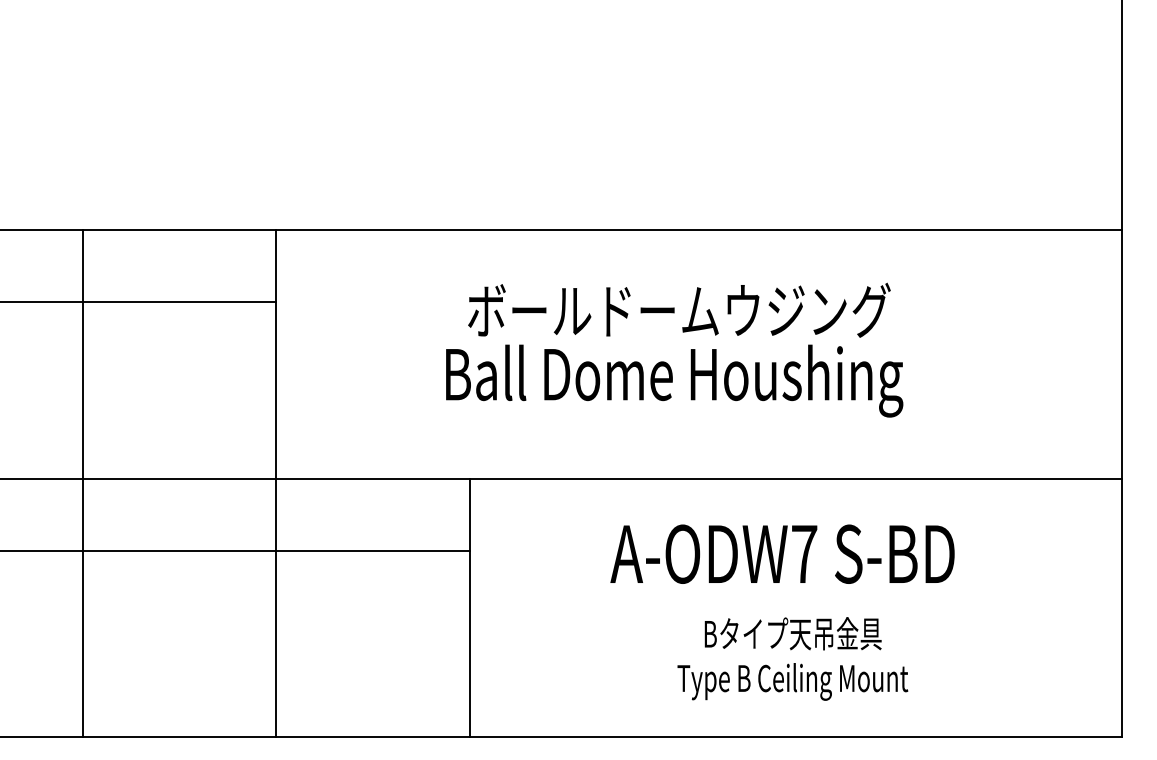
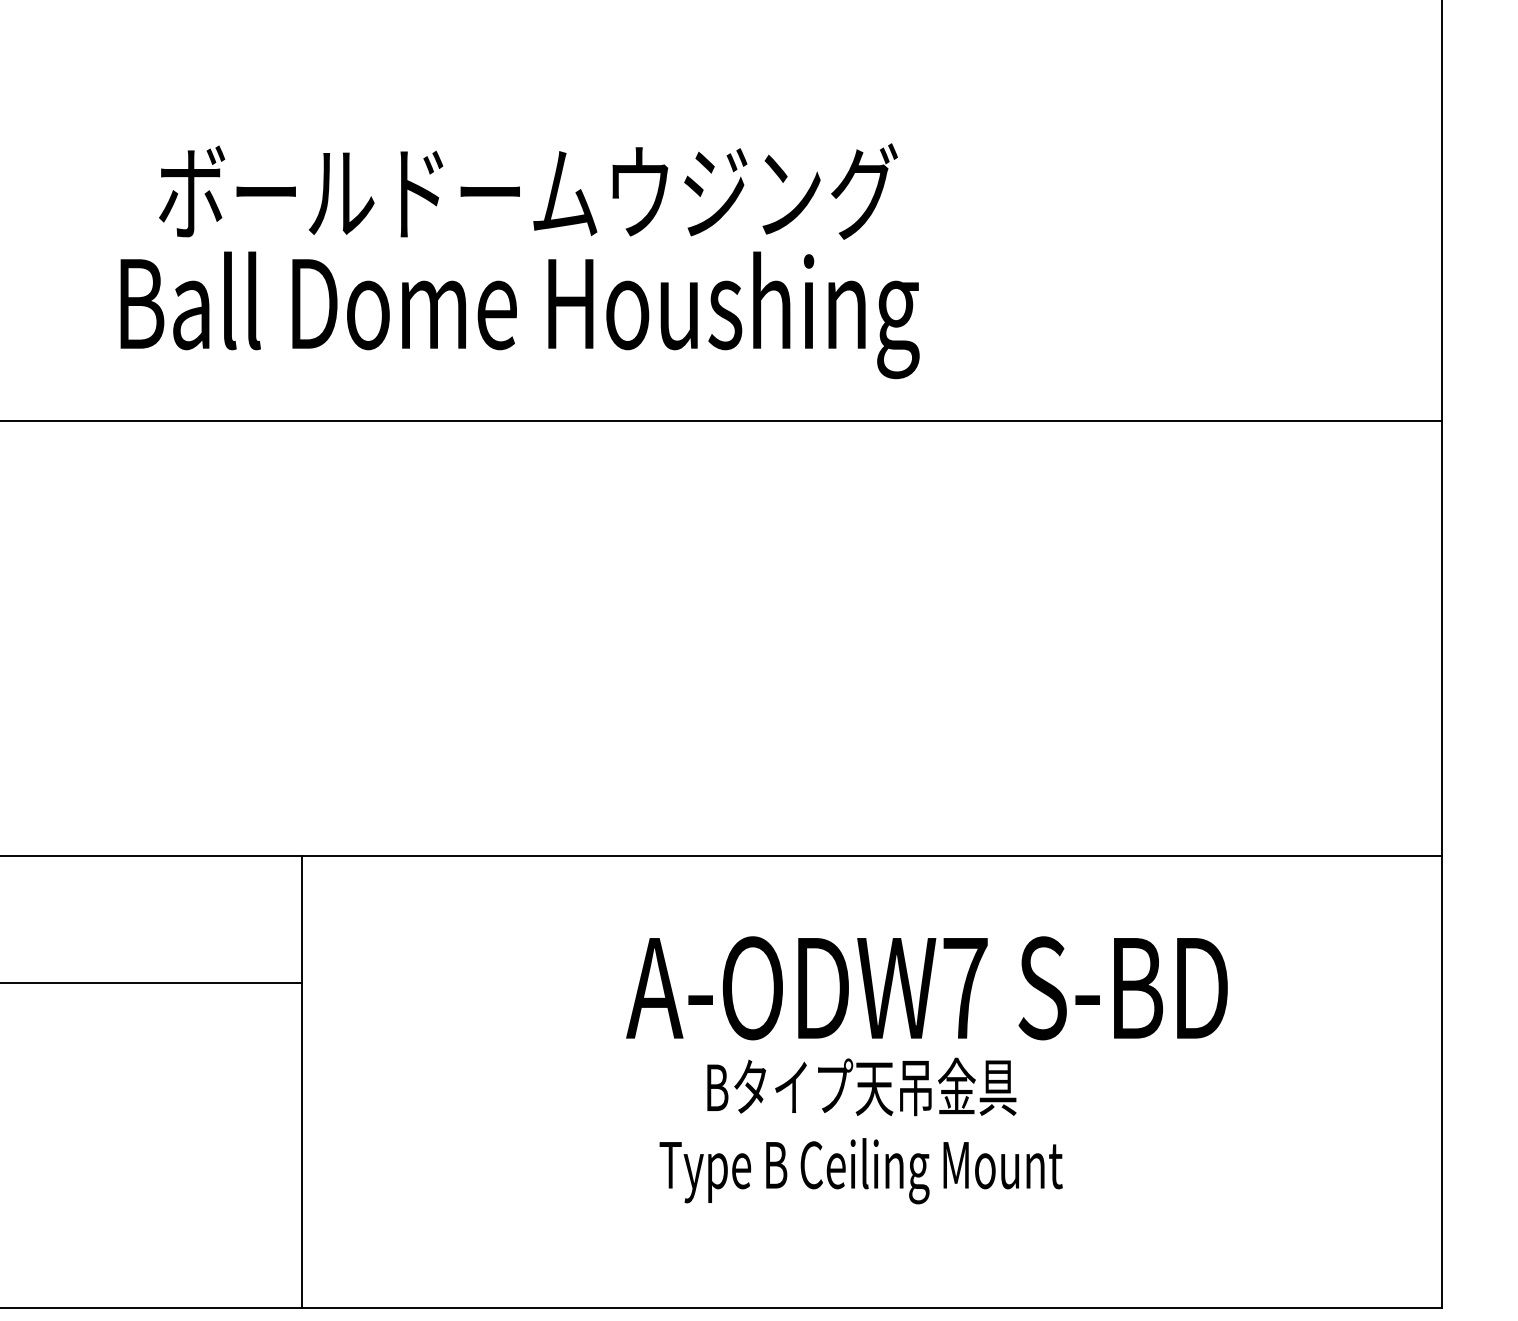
text: (674, 349) -> (519, 260), moved
text: (782, 553) -> (926, 986), moved
text: (792, 658) -> (860, 1130), moved

